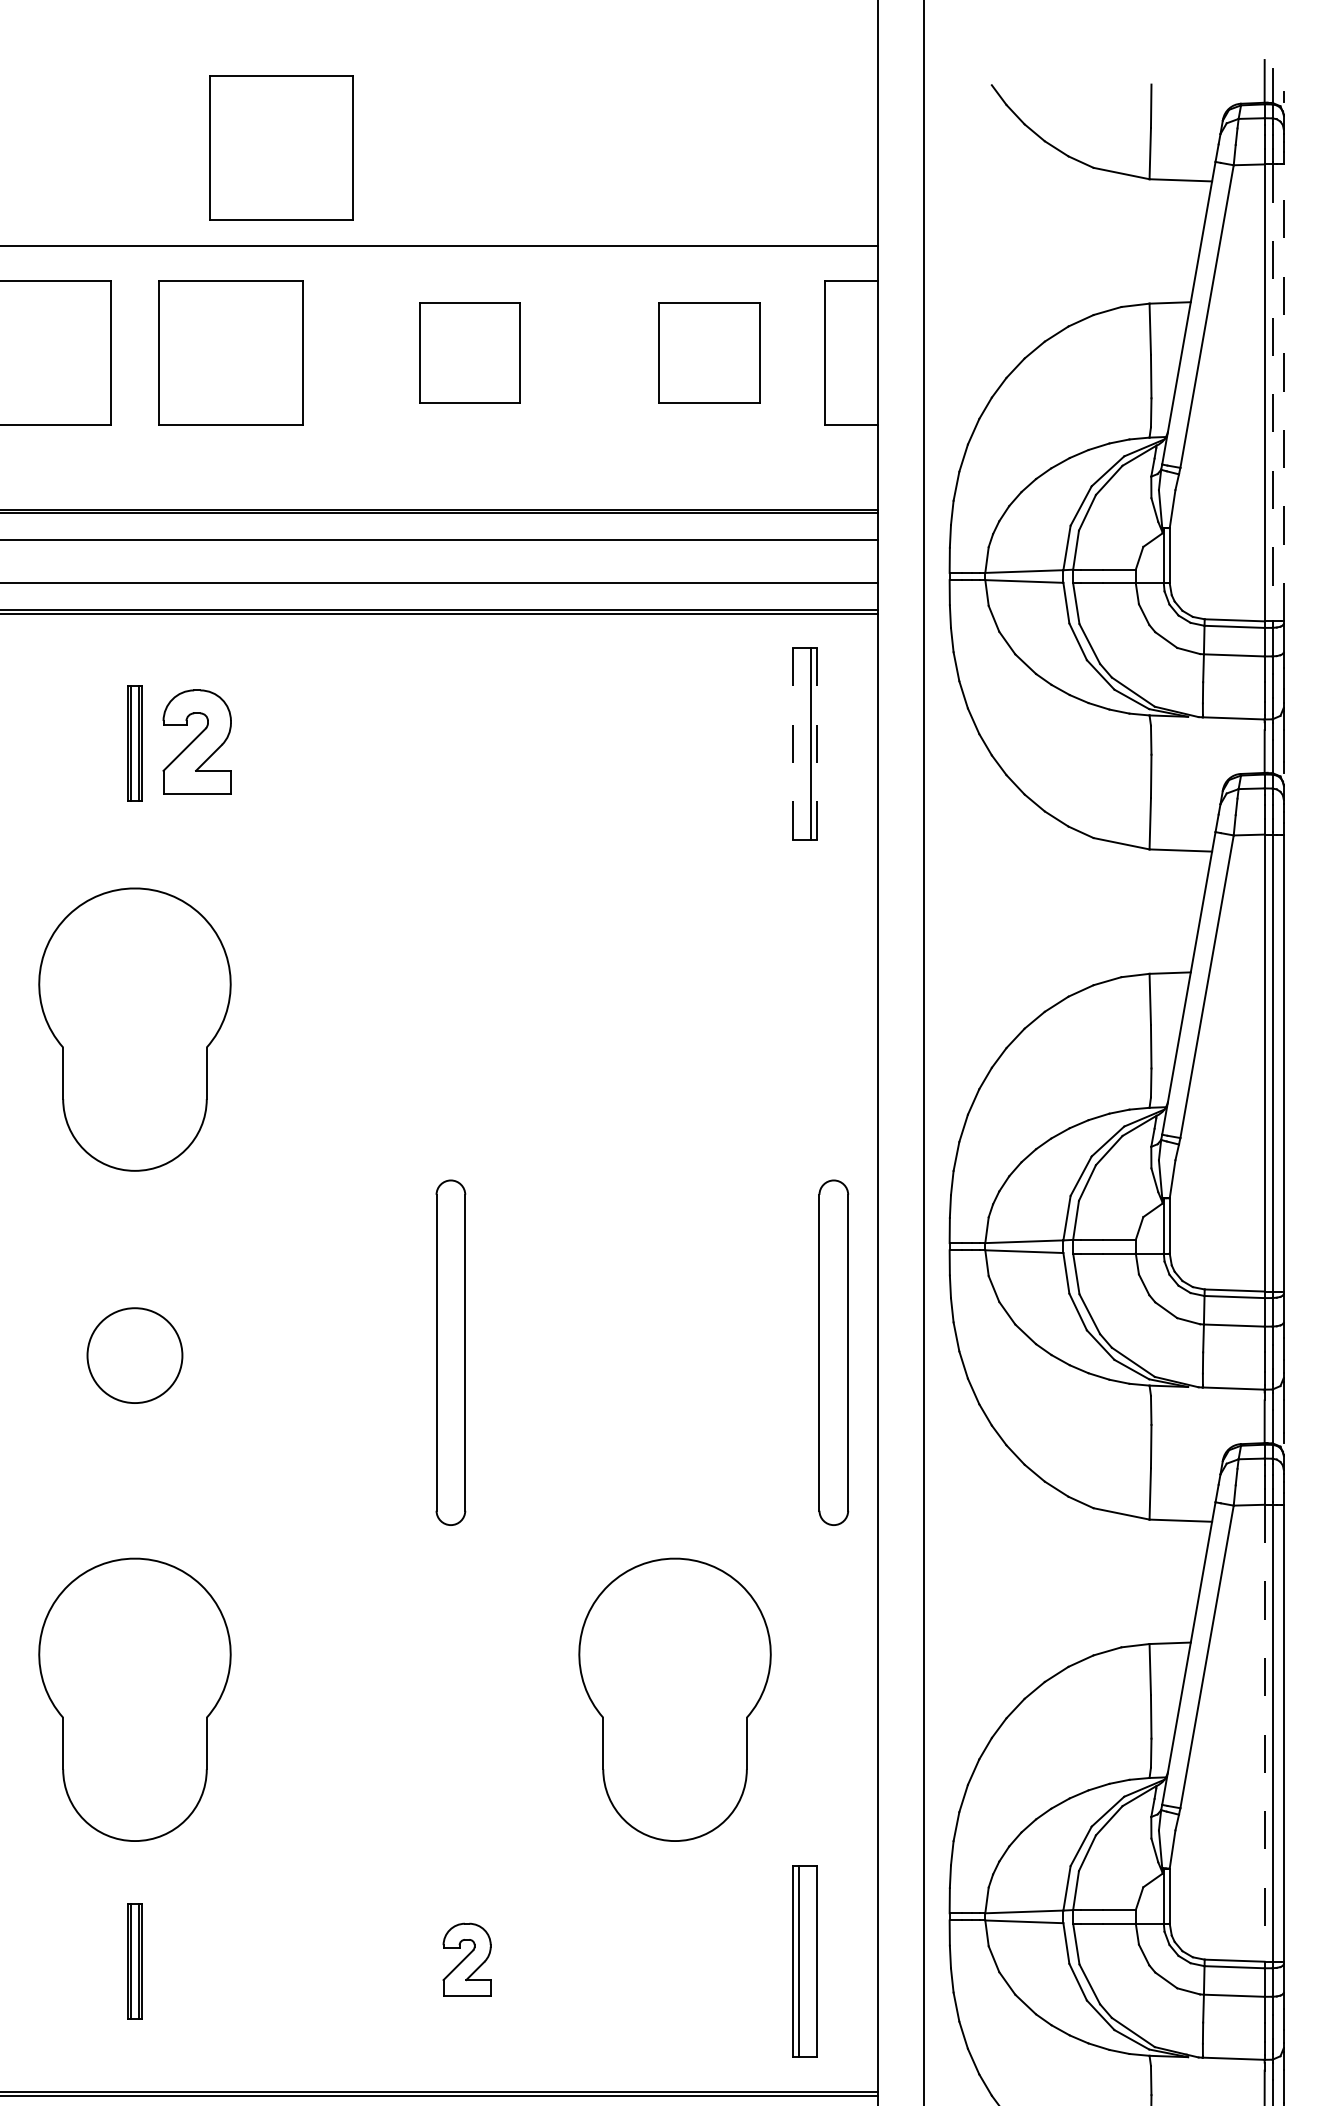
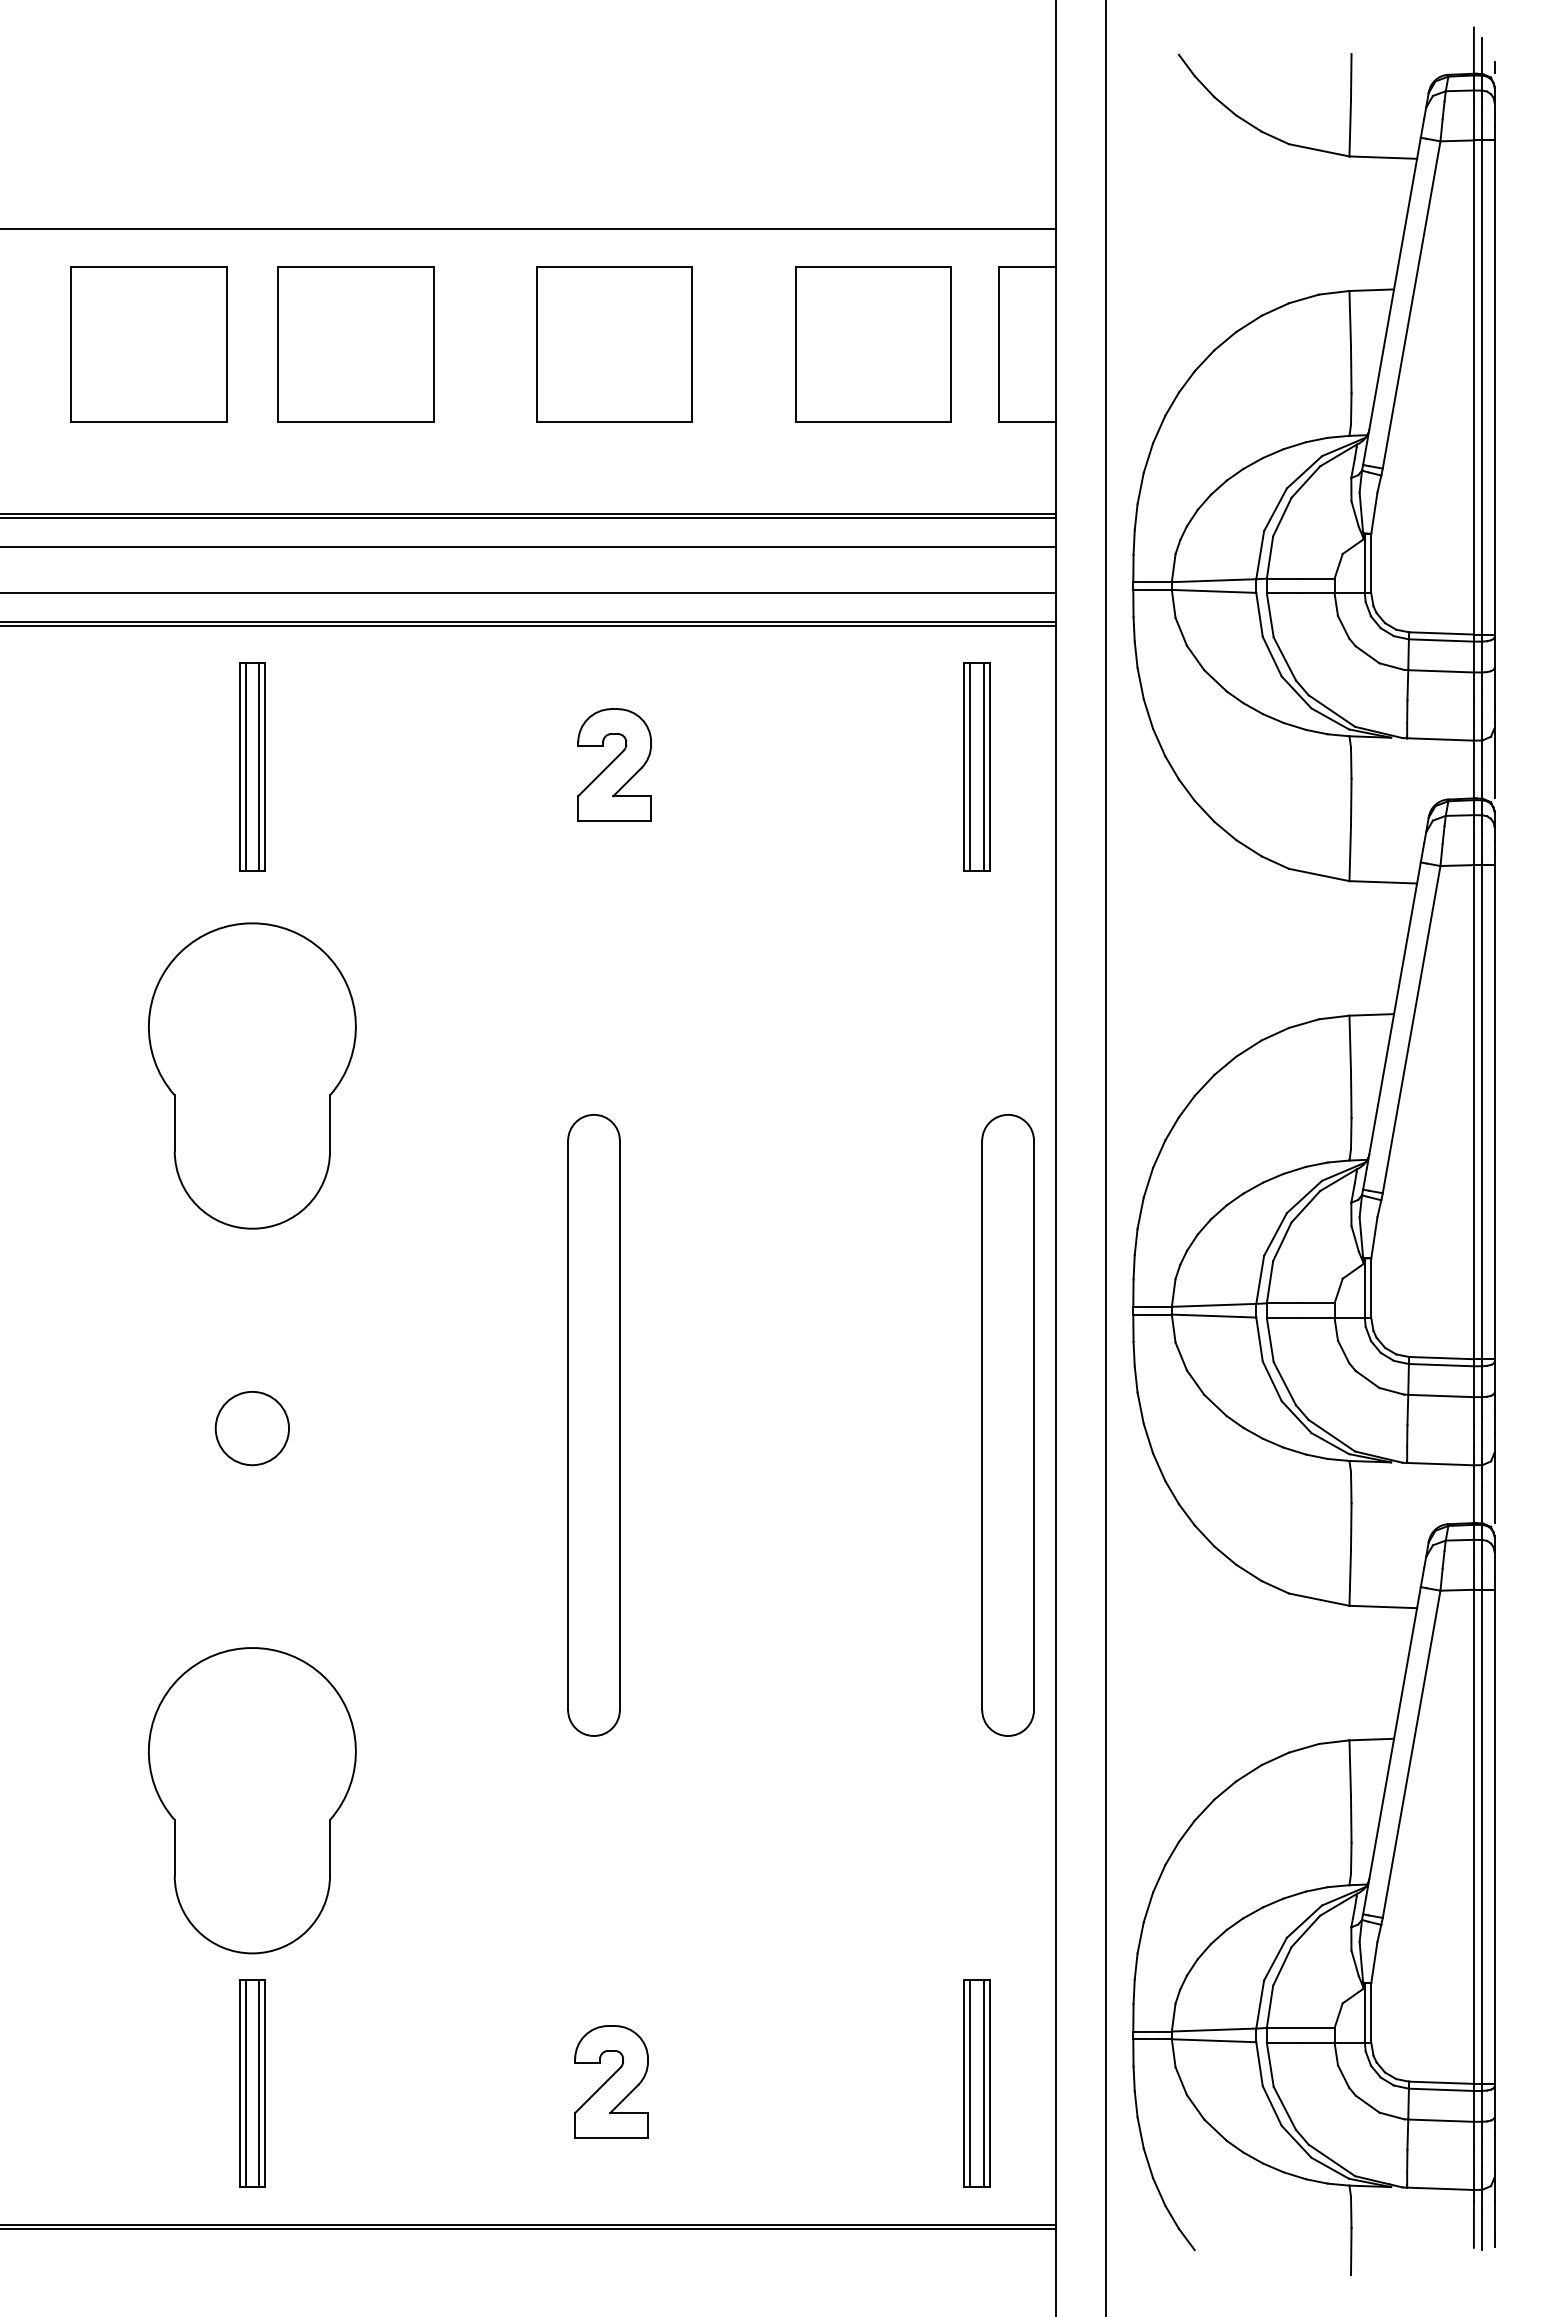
part: (281, 147) -> (410, 122), removed
part: (469, 353) -> (614, 344), size x1.43
part: (709, 353) -> (873, 344), size x1.43
line: (1283, 391) -> (1494, 386), dashed -> solid
line: (1272, 392) -> (1482, 387), dashed -> solid
part: (197, 741) -> (614, 764), moved
part: (135, 743) -> (252, 766), size x1.67
line: (799, 743) -> (970, 766), added
line: (793, 744) -> (964, 767), dashed -> solid
line: (816, 744) -> (989, 767), dashed -> solid
part: (450, 1352) -> (593, 1425), size x1.67
part: (833, 1352) -> (1007, 1425), size x1.67
circle: (135, 1355) -> (252, 1428), size x0.71
part: (675, 1699) -> (836, 1800), removed
line: (1264, 1733) -> (1473, 1837), dashed -> solid
part: (467, 1959) -> (611, 2081), size x1.43
part: (135, 1961) -> (252, 2083), size x1.67
line: (811, 1961) -> (983, 2083), added

